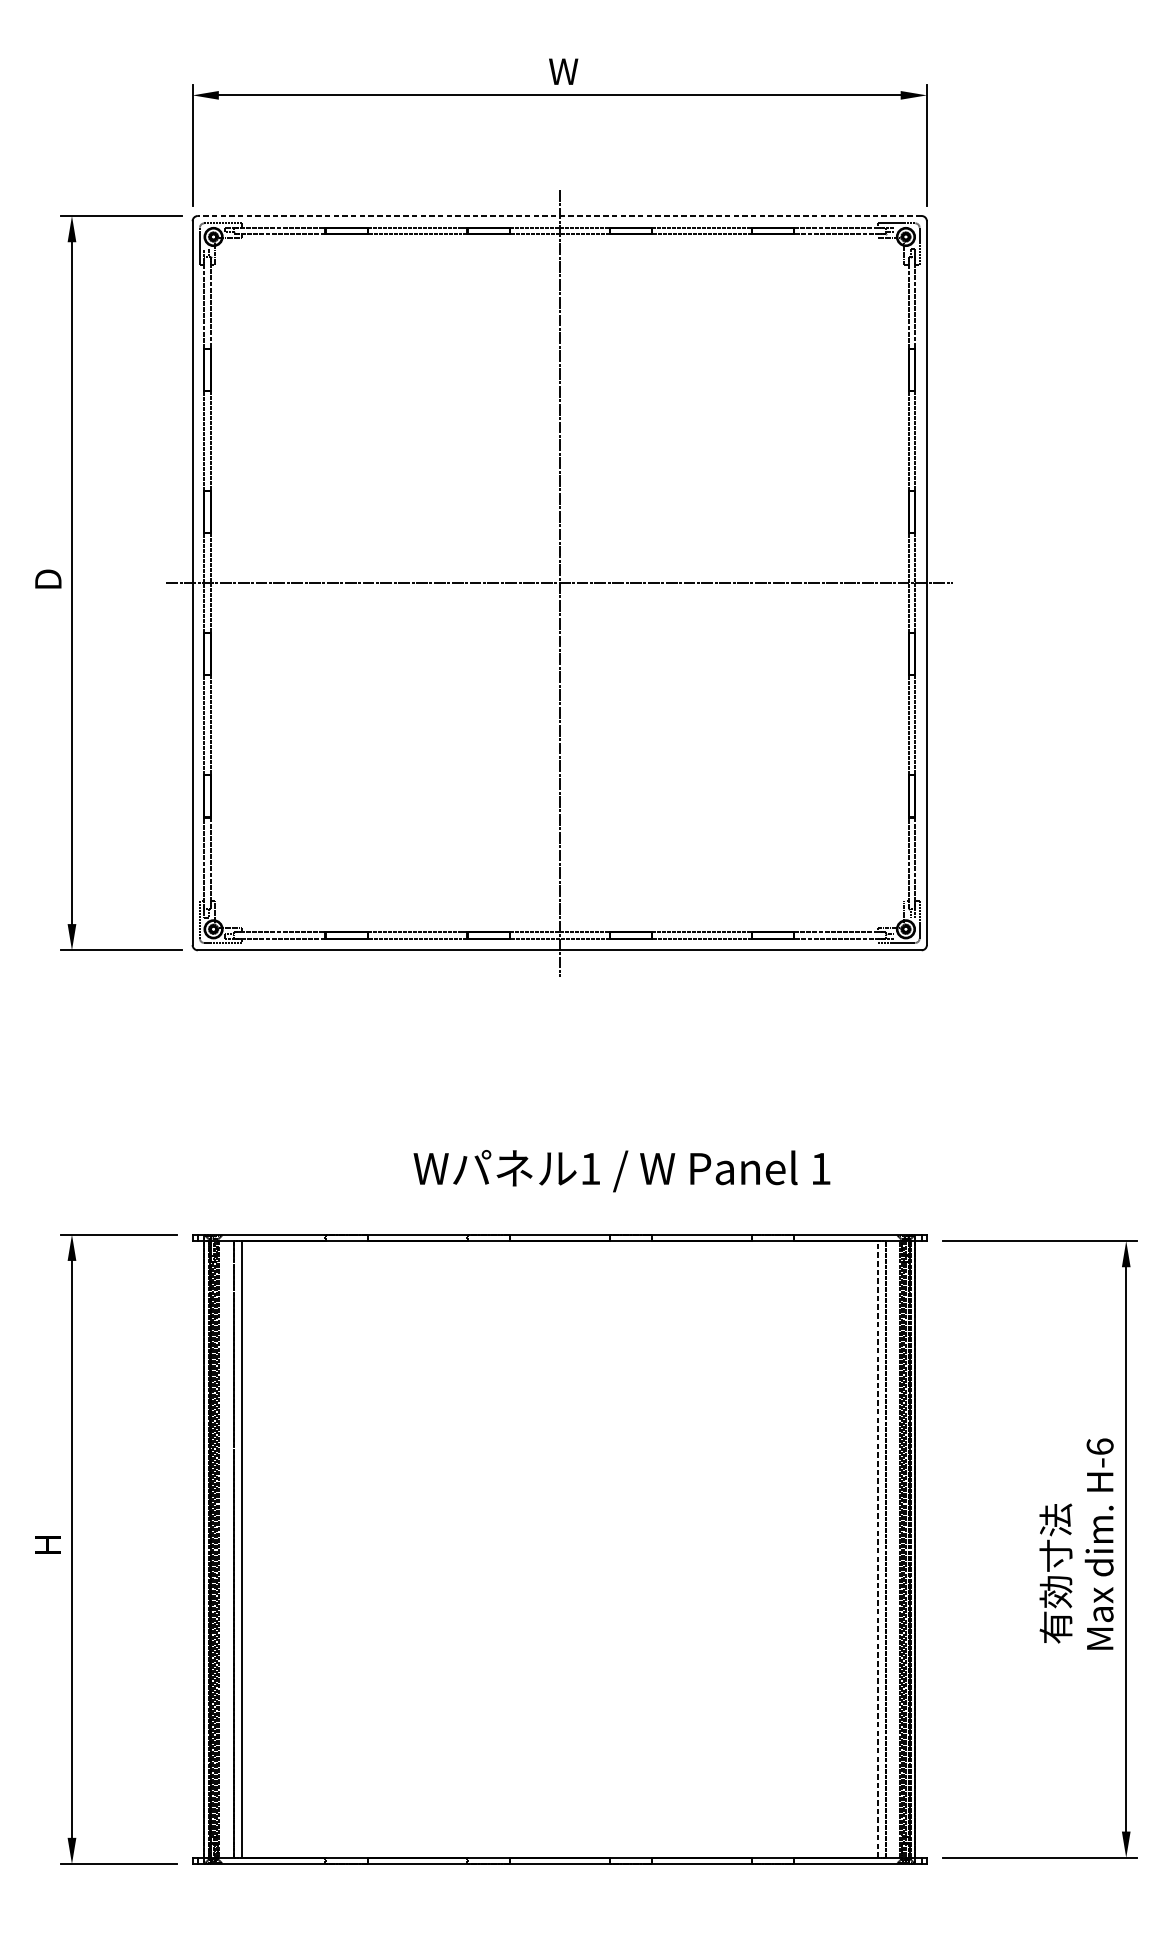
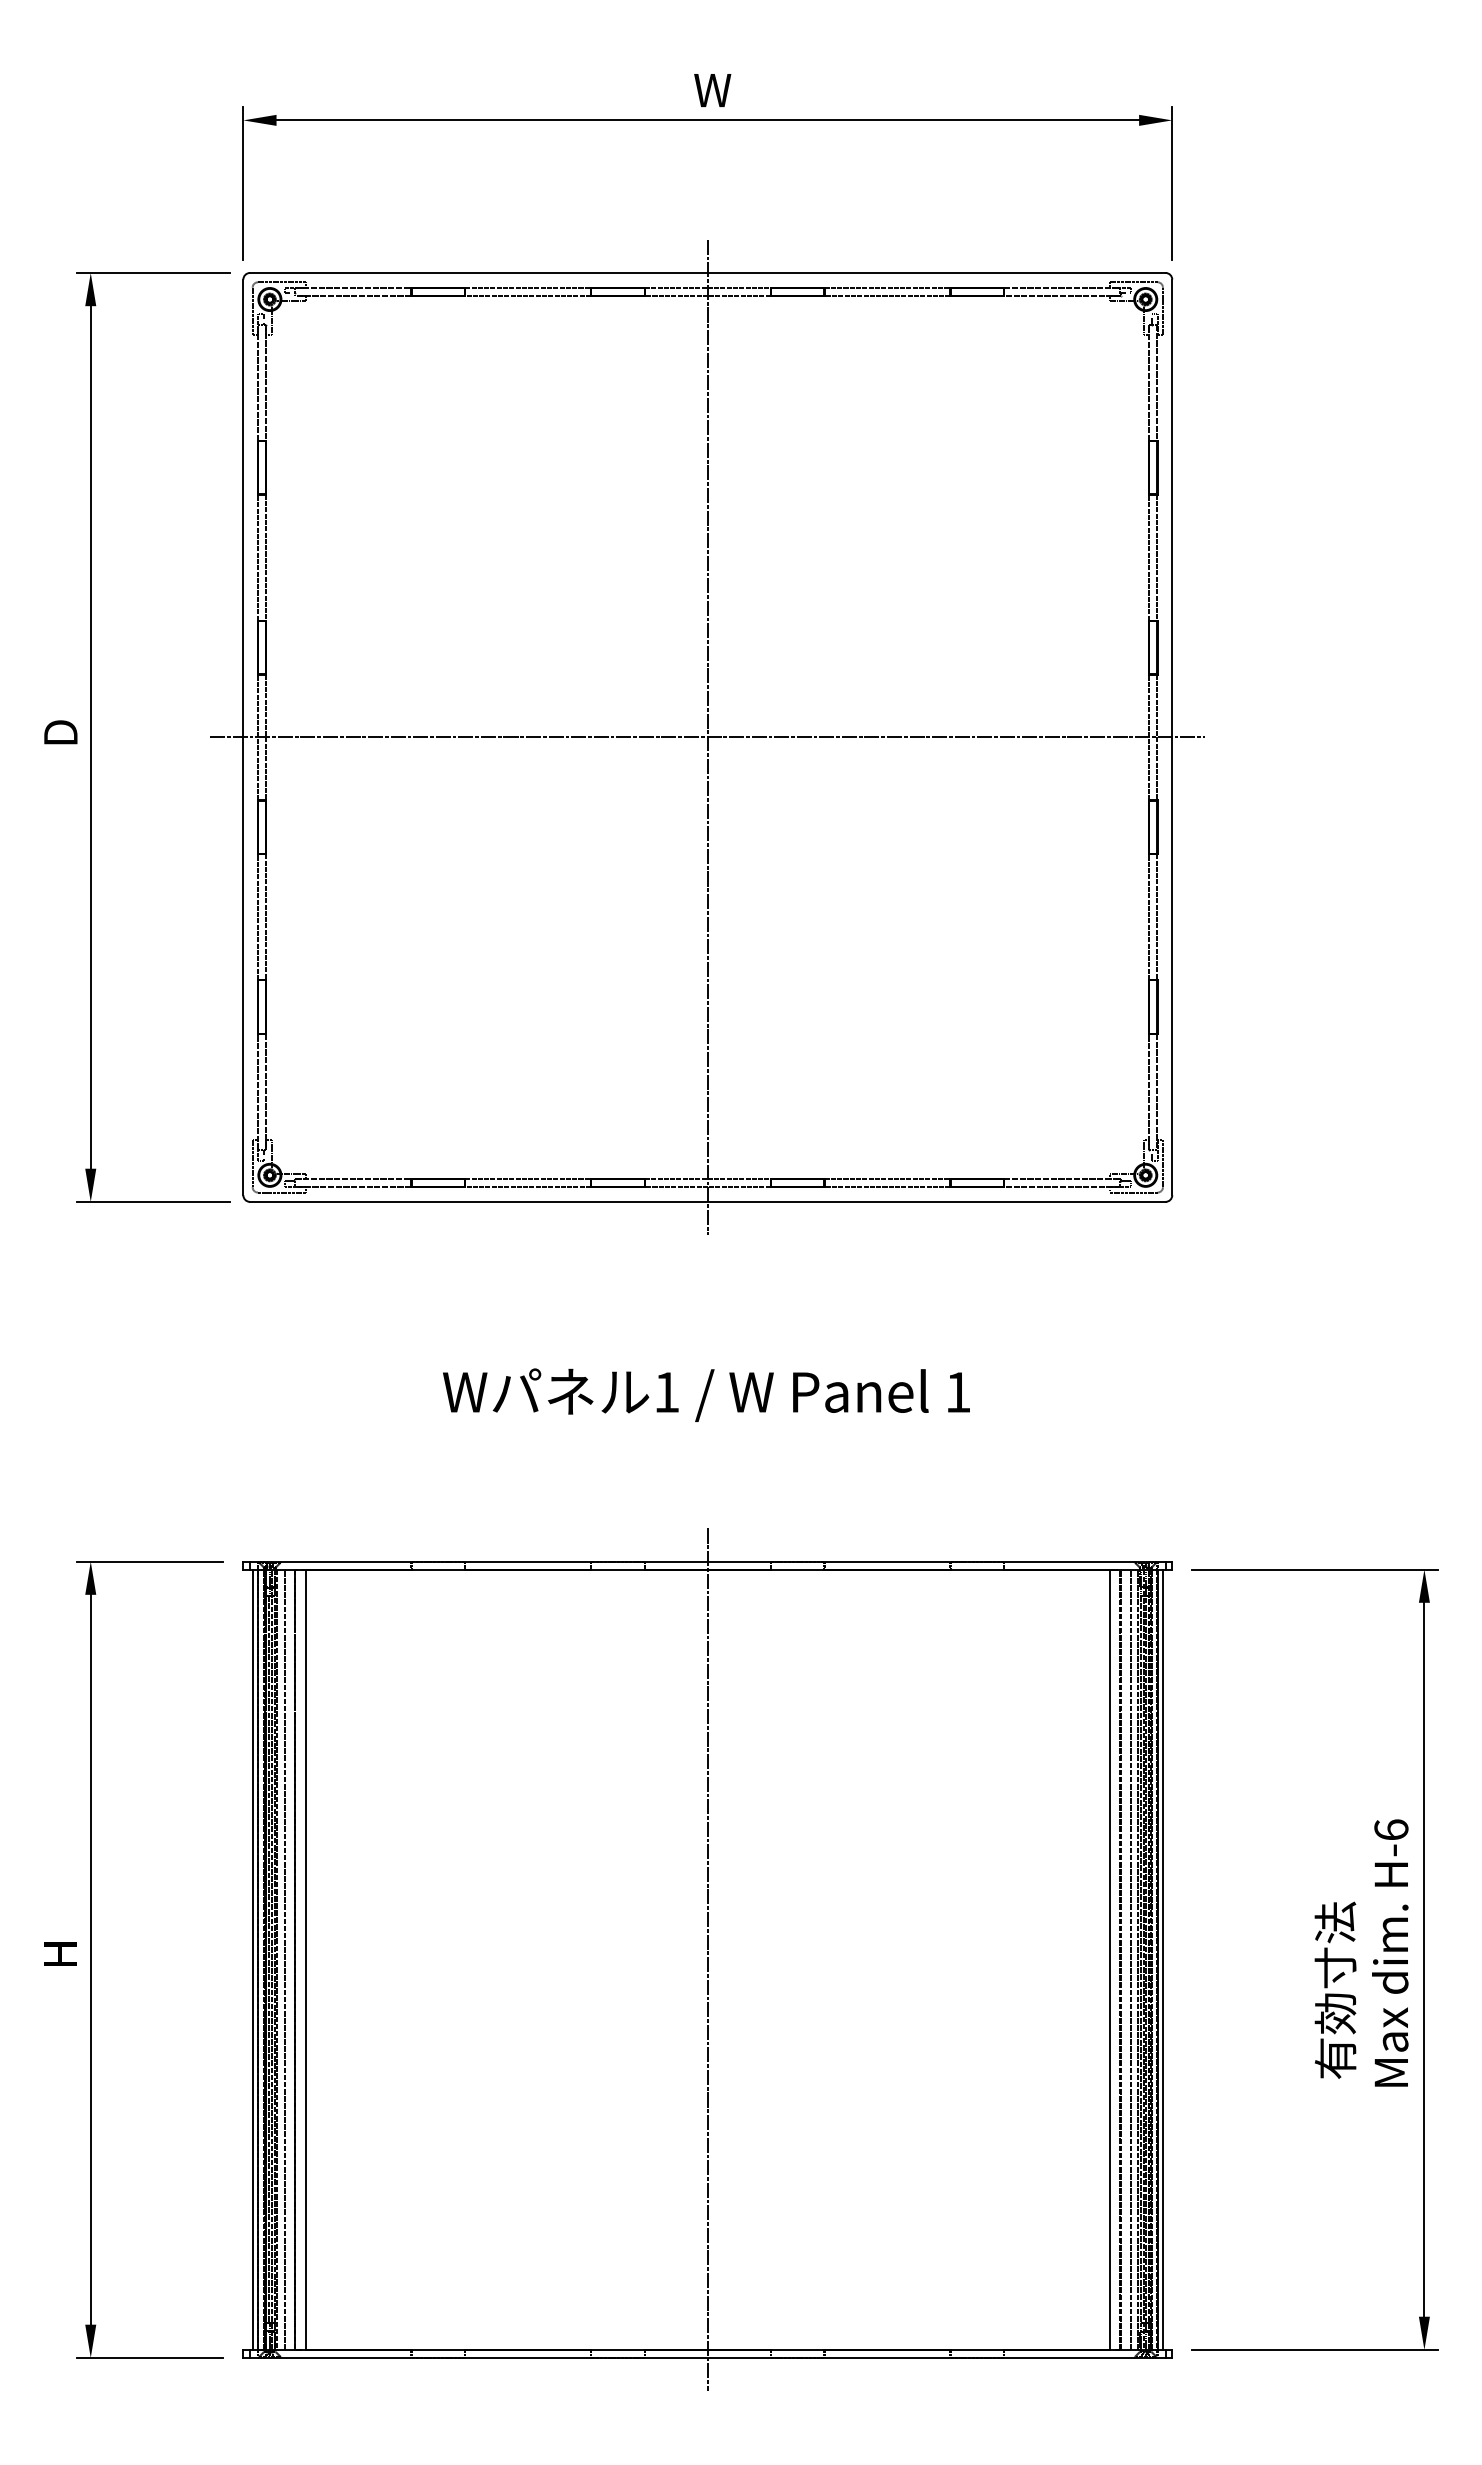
line: (559, 215) -> (707, 272), dashed -> solid
text: (621, 1170) -> (706, 1394), moved
line: (199, 1549) -> (252, 1959), added
line: (225, 1549) -> (284, 1959), added
line: (559, 1549) -> (707, 1959), added
line: (877, 1549) -> (1109, 1959), dashed -> solid
line: (894, 1549) -> (1131, 1959), added
line: (919, 1549) -> (1162, 1959), added

